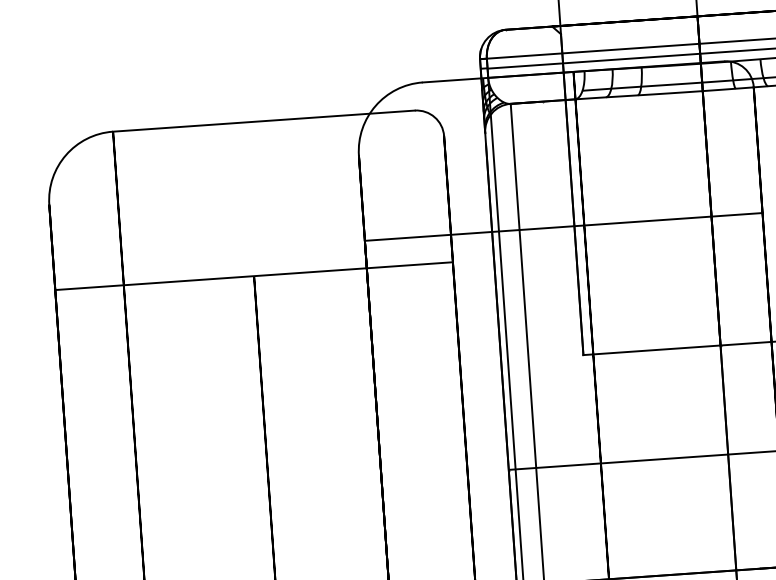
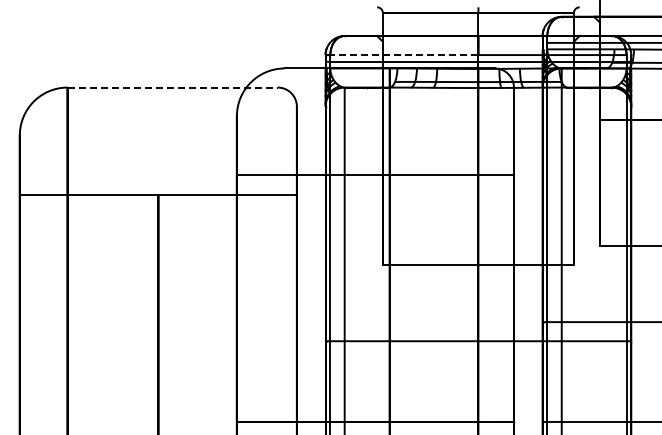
arc: (589, 52) -> (401, 55), solid -> dashed
line: (265, 120) -> (173, 87), solid -> dashed

